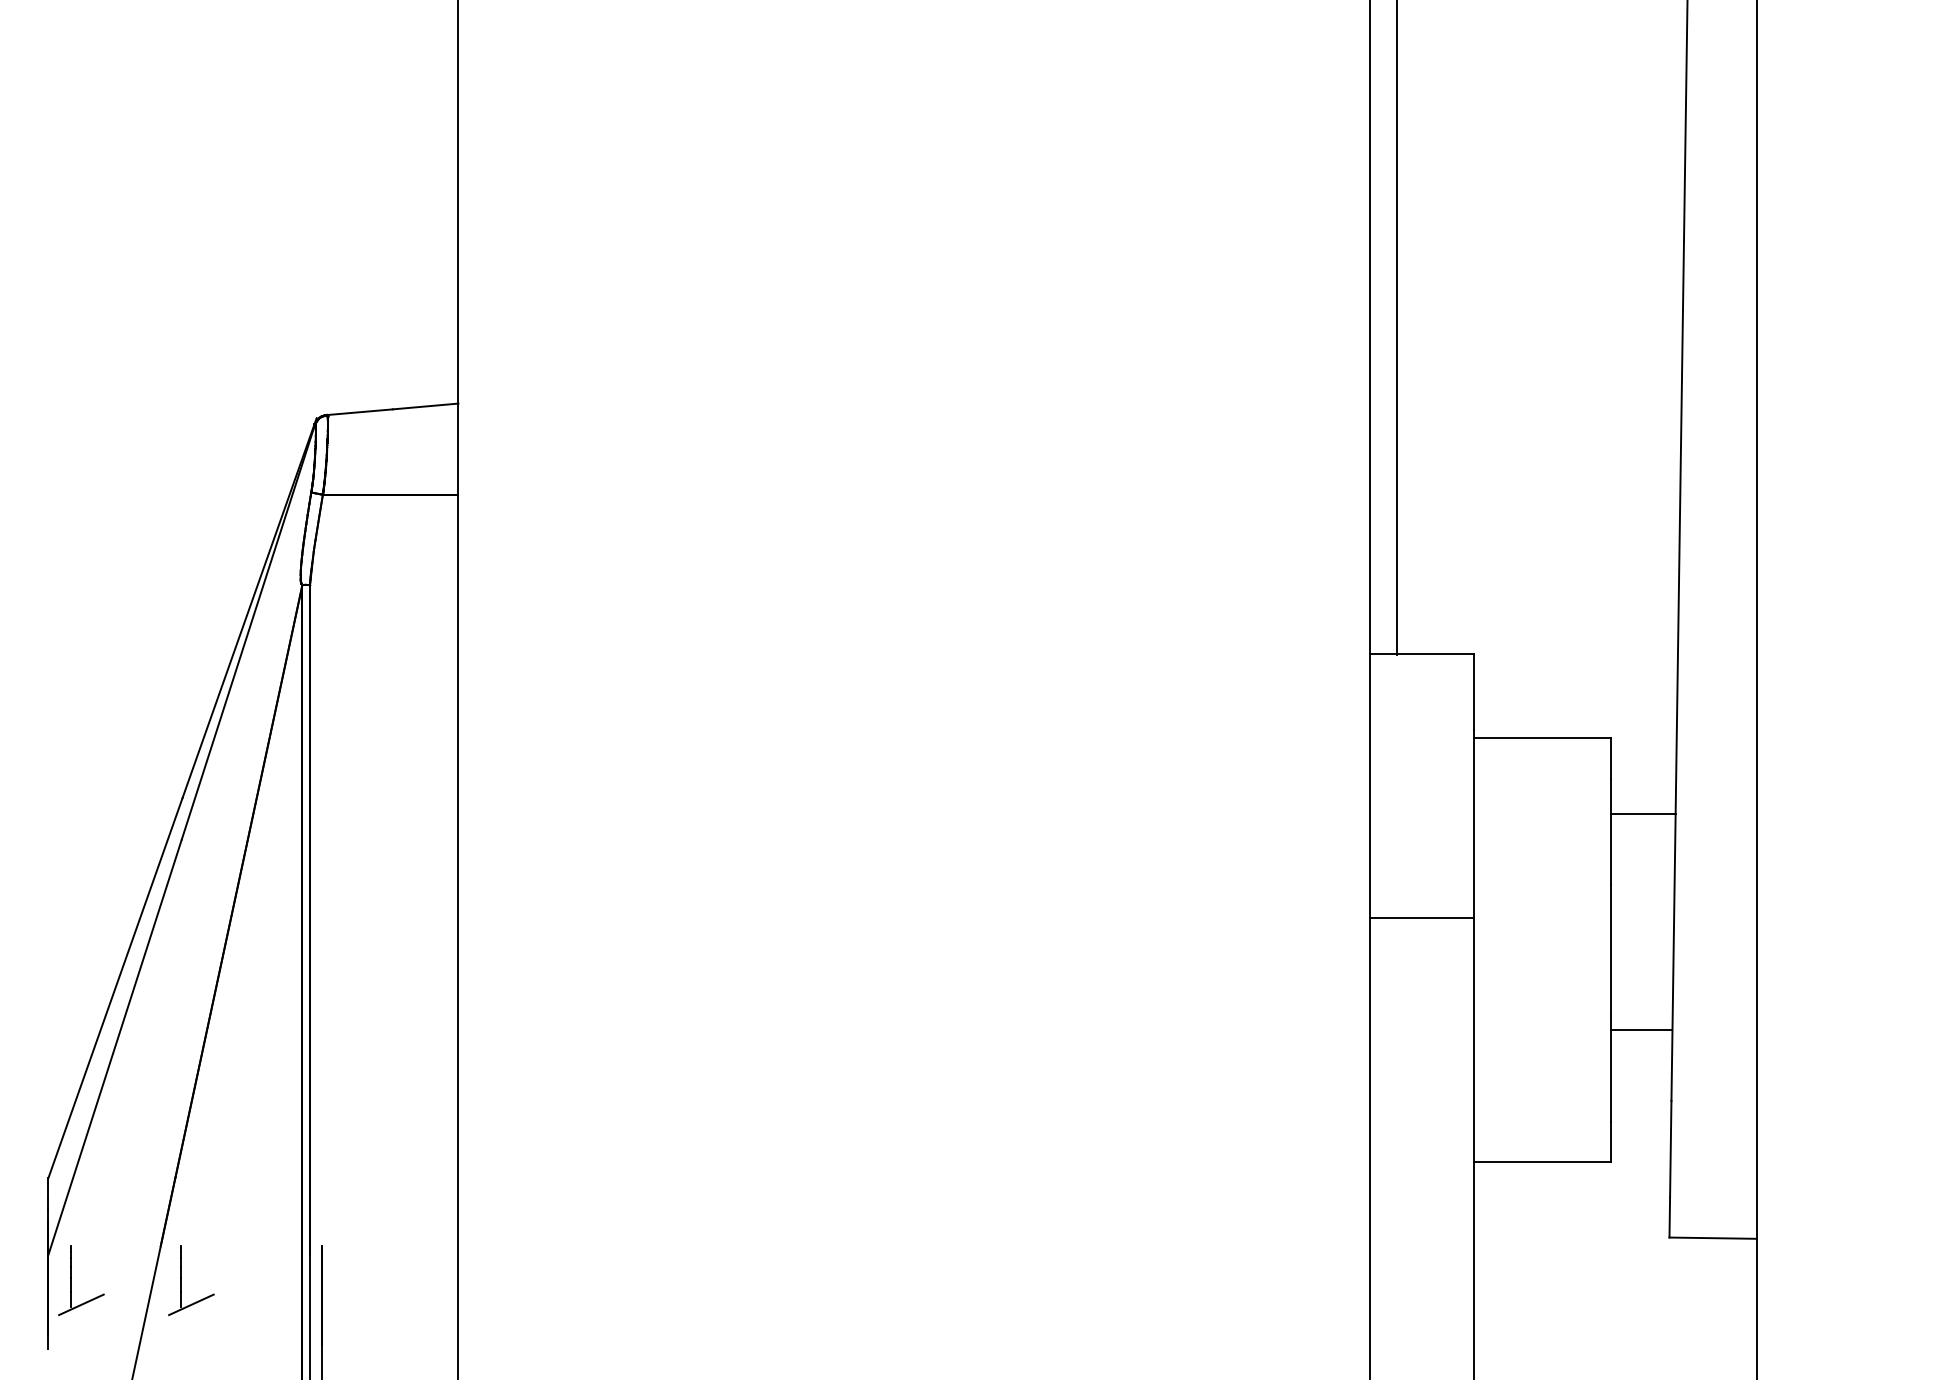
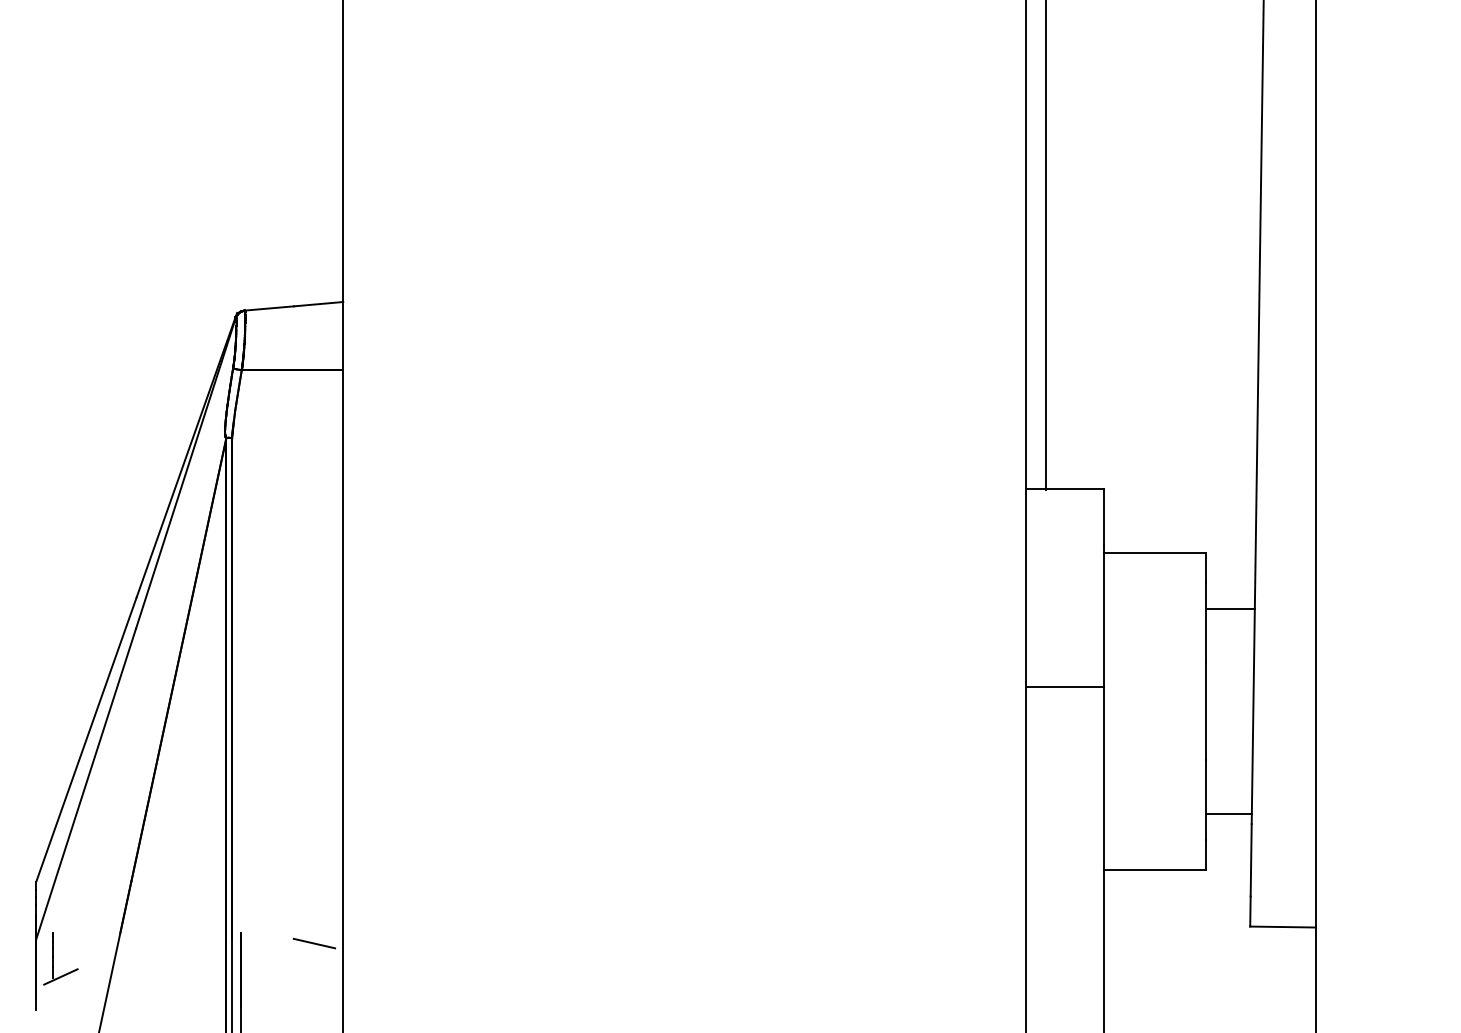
line: (1641, 1030) -> (1229, 814), moved
line: (419, 1259) -> (314, 942), added
part: (181, 1280) -> (135, 958), removed

